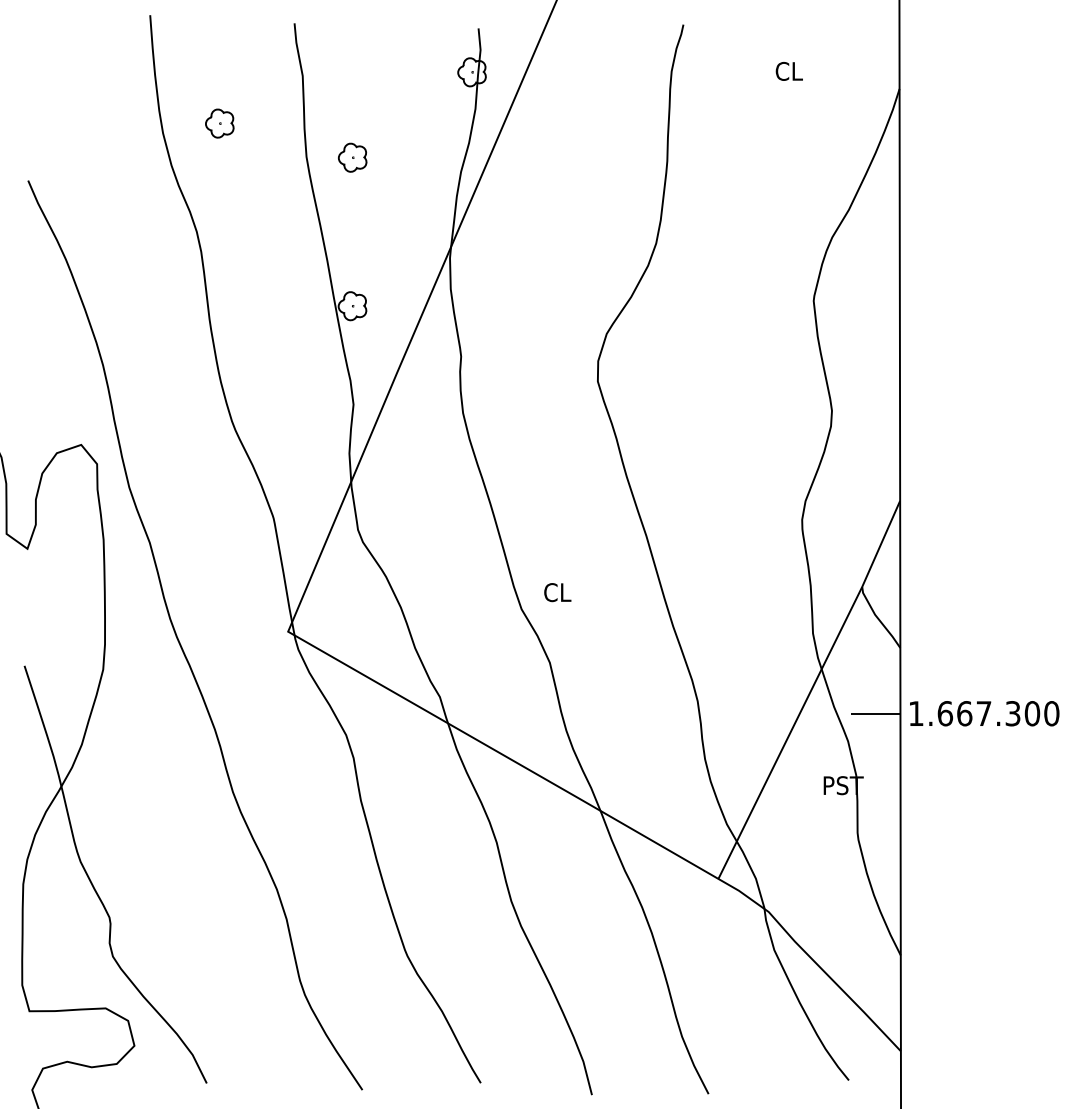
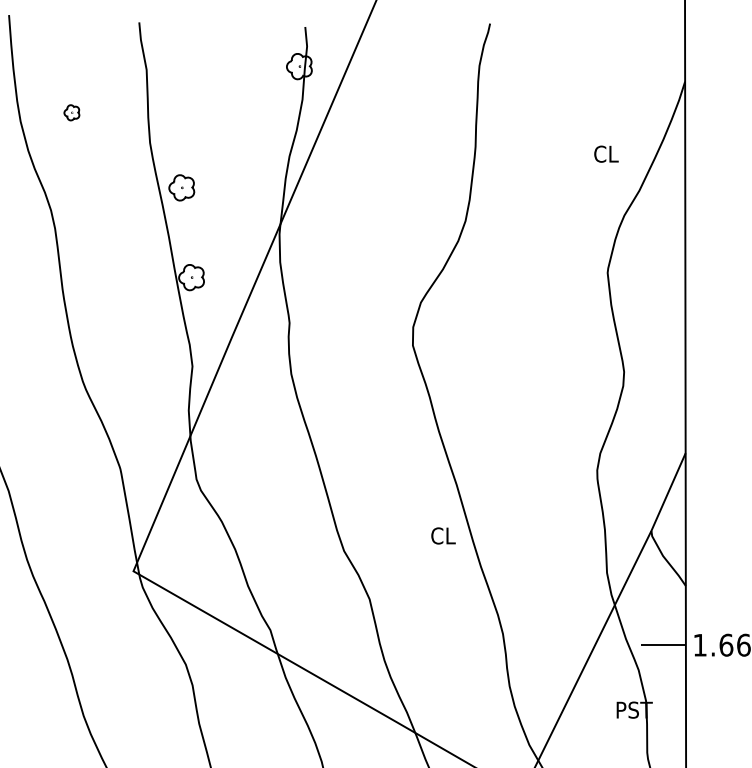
text: (788, 71) -> (605, 154), moved
part: (219, 123) -> (71, 112), size x0.6
part: (352, 157) -> (181, 187), moved
text: (557, 592) -> (443, 535), moved

